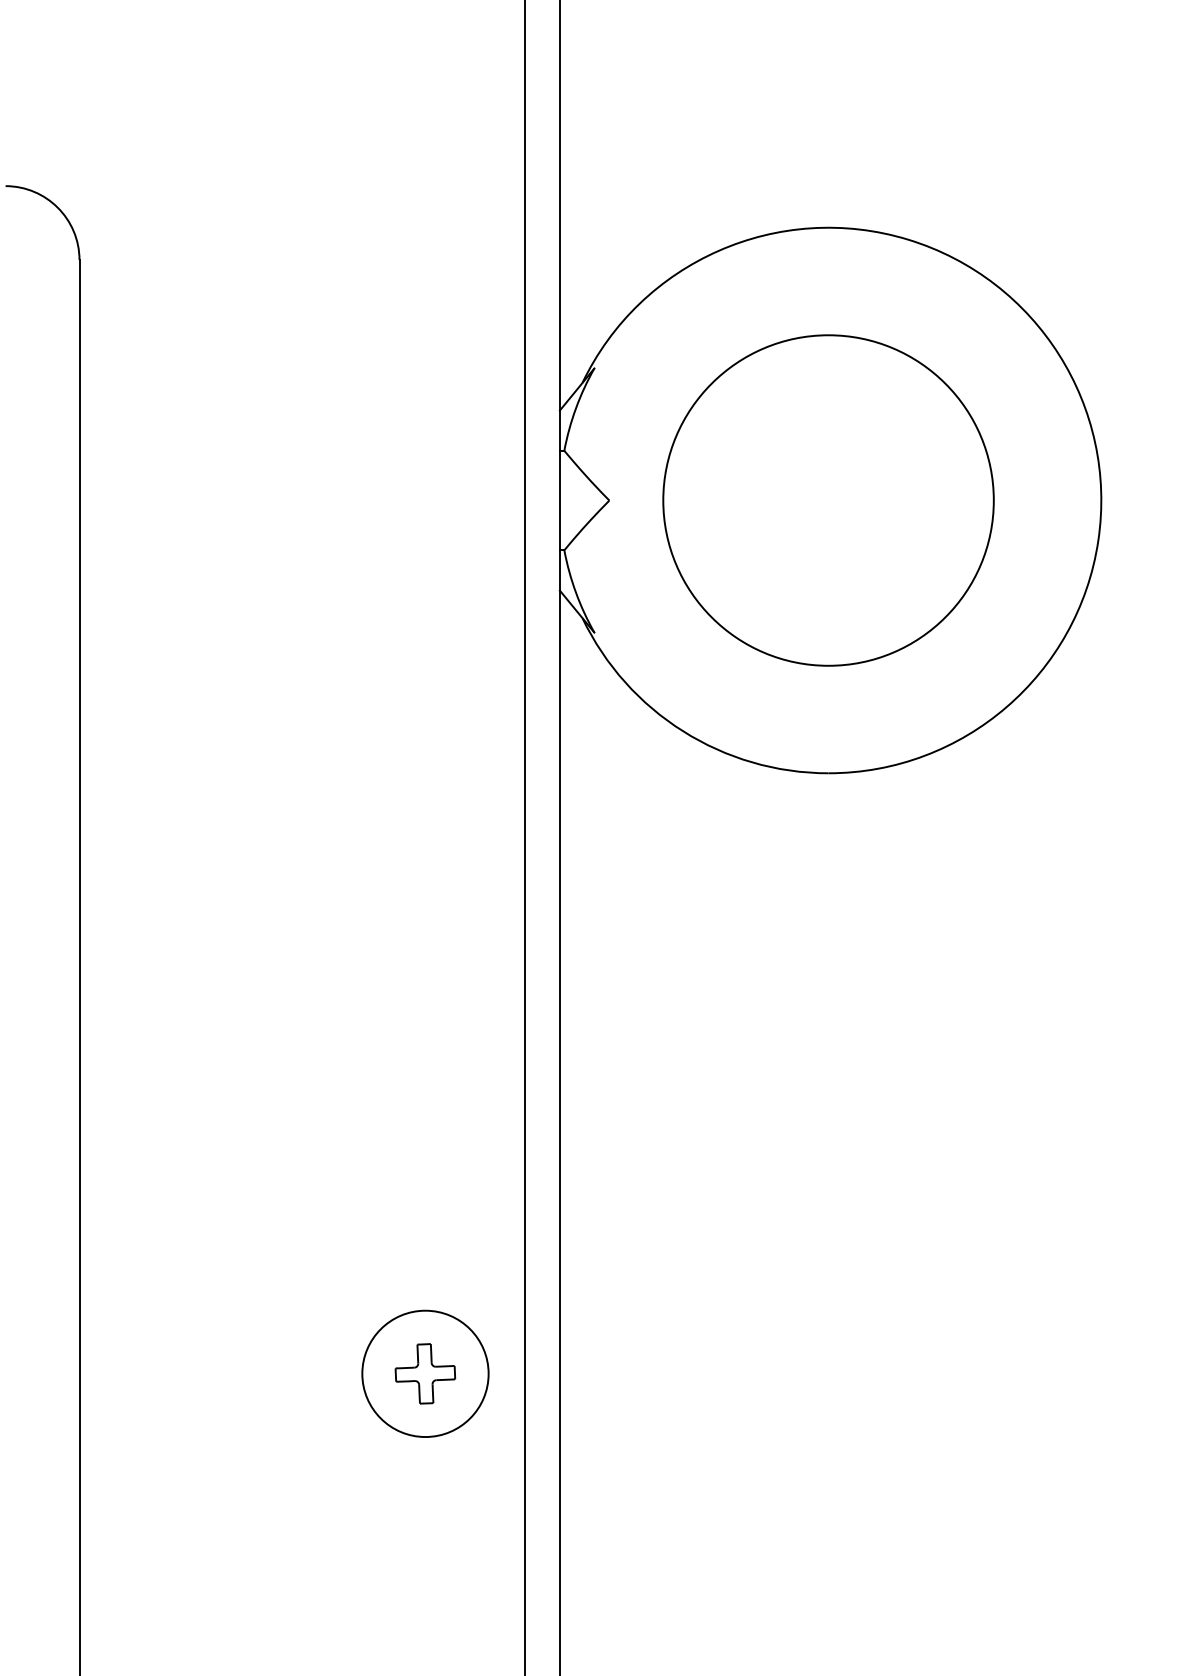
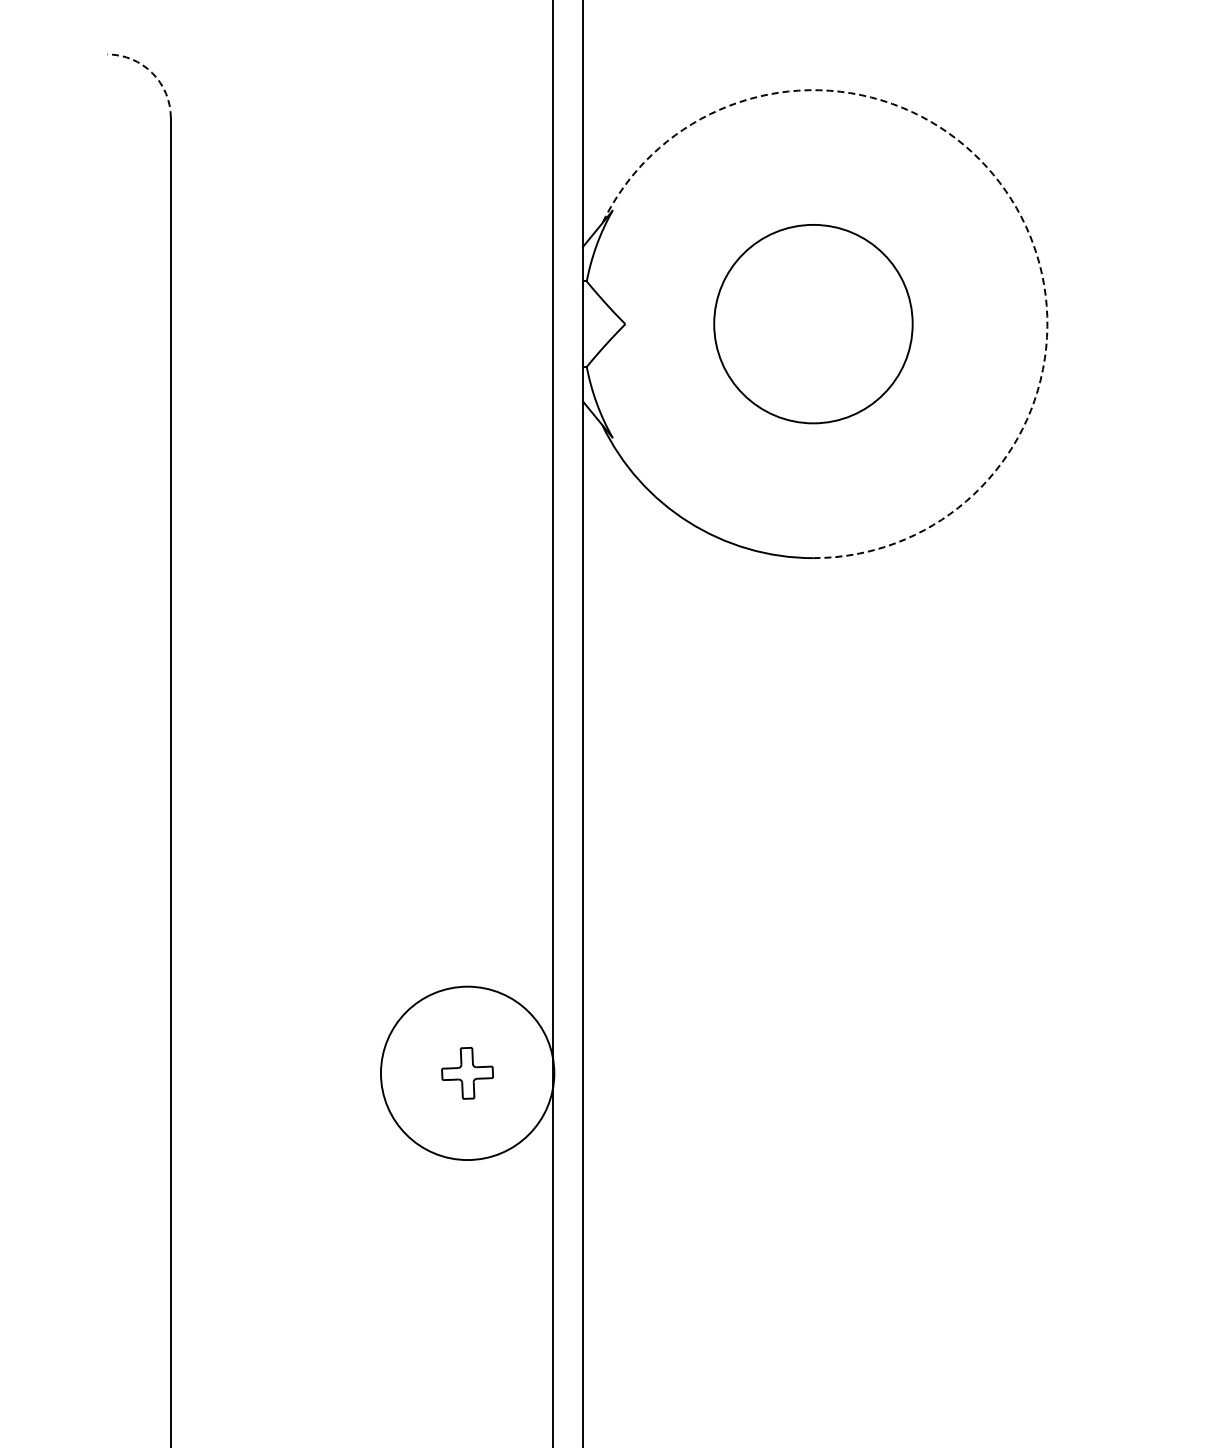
arc: (58, 208) -> (152, 73), solid -> dashed
arc: (1059, 355) -> (1011, 199), solid -> dashed
circle: (828, 499) -> (813, 323), size x0.7
circle: (425, 1374) -> (467, 1073), size x1.6

